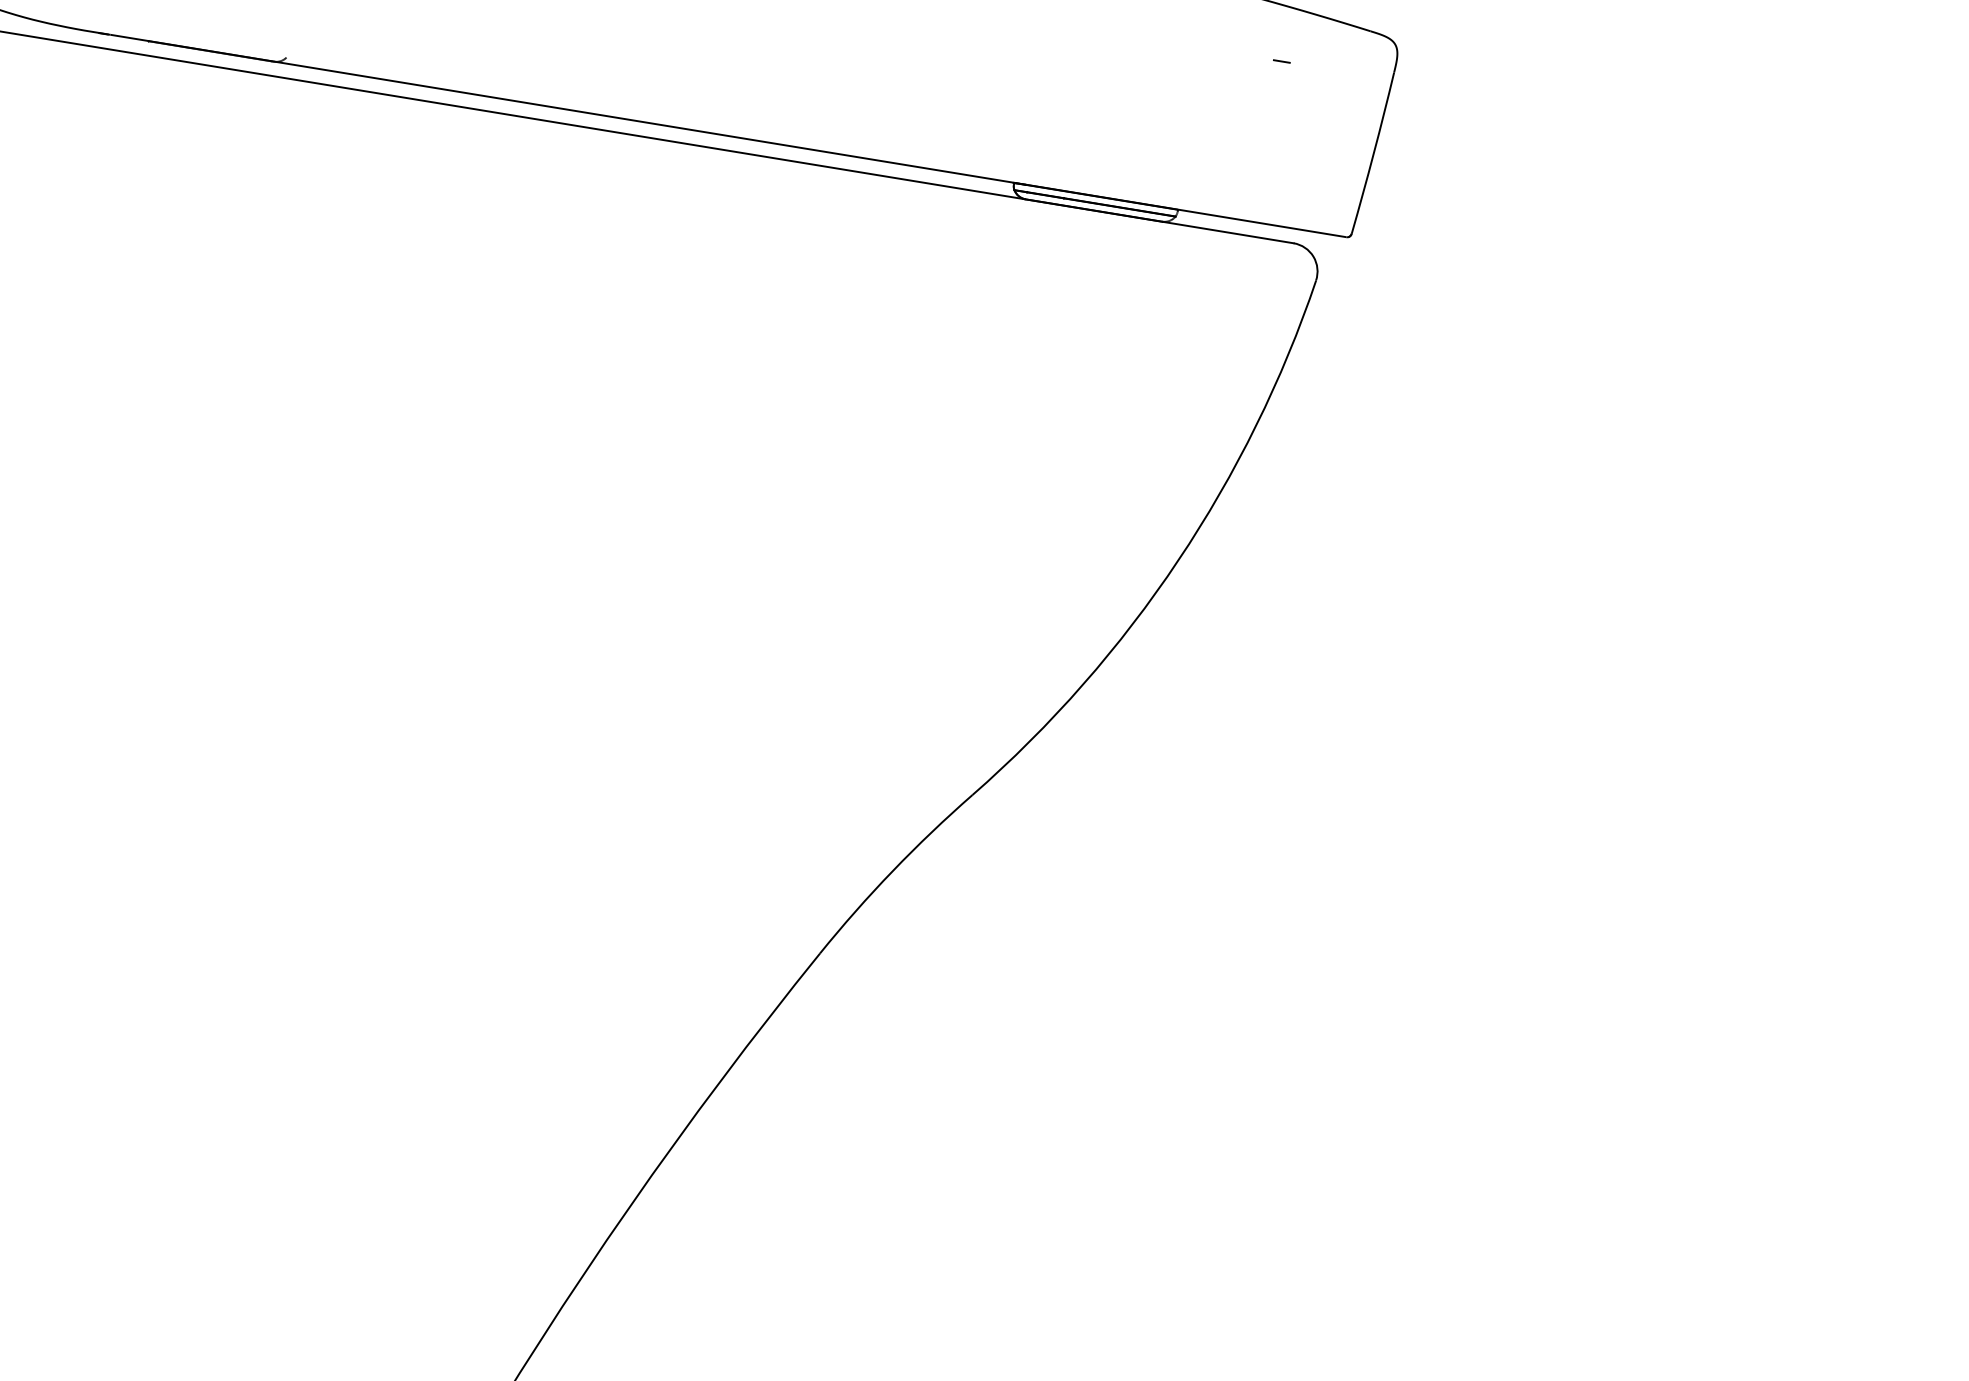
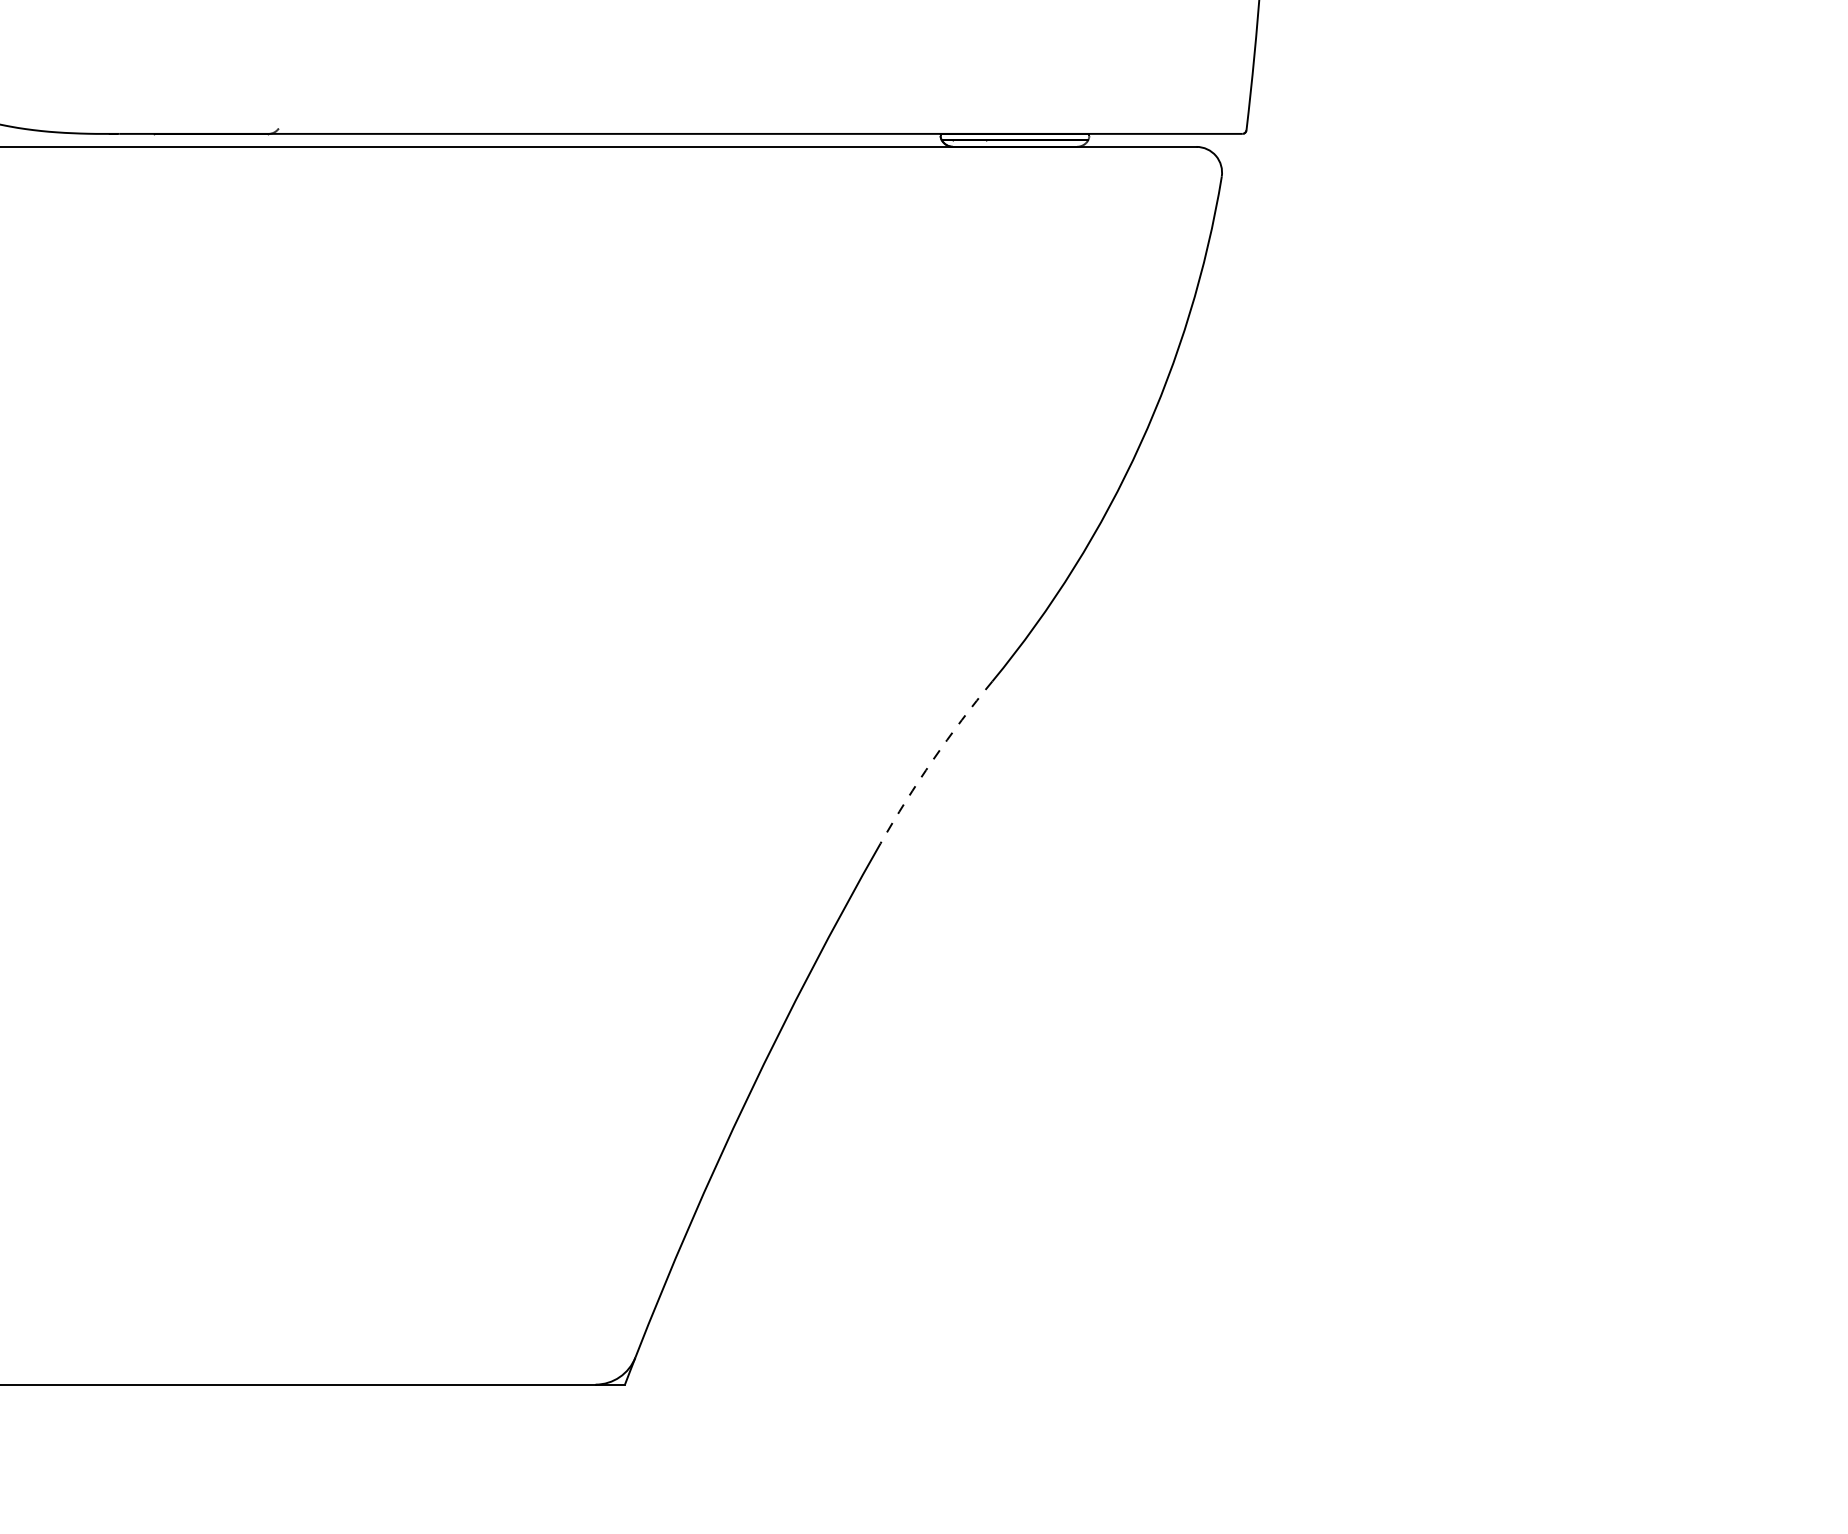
arc: (892, 871) -> (932, 760), solid -> dashed

